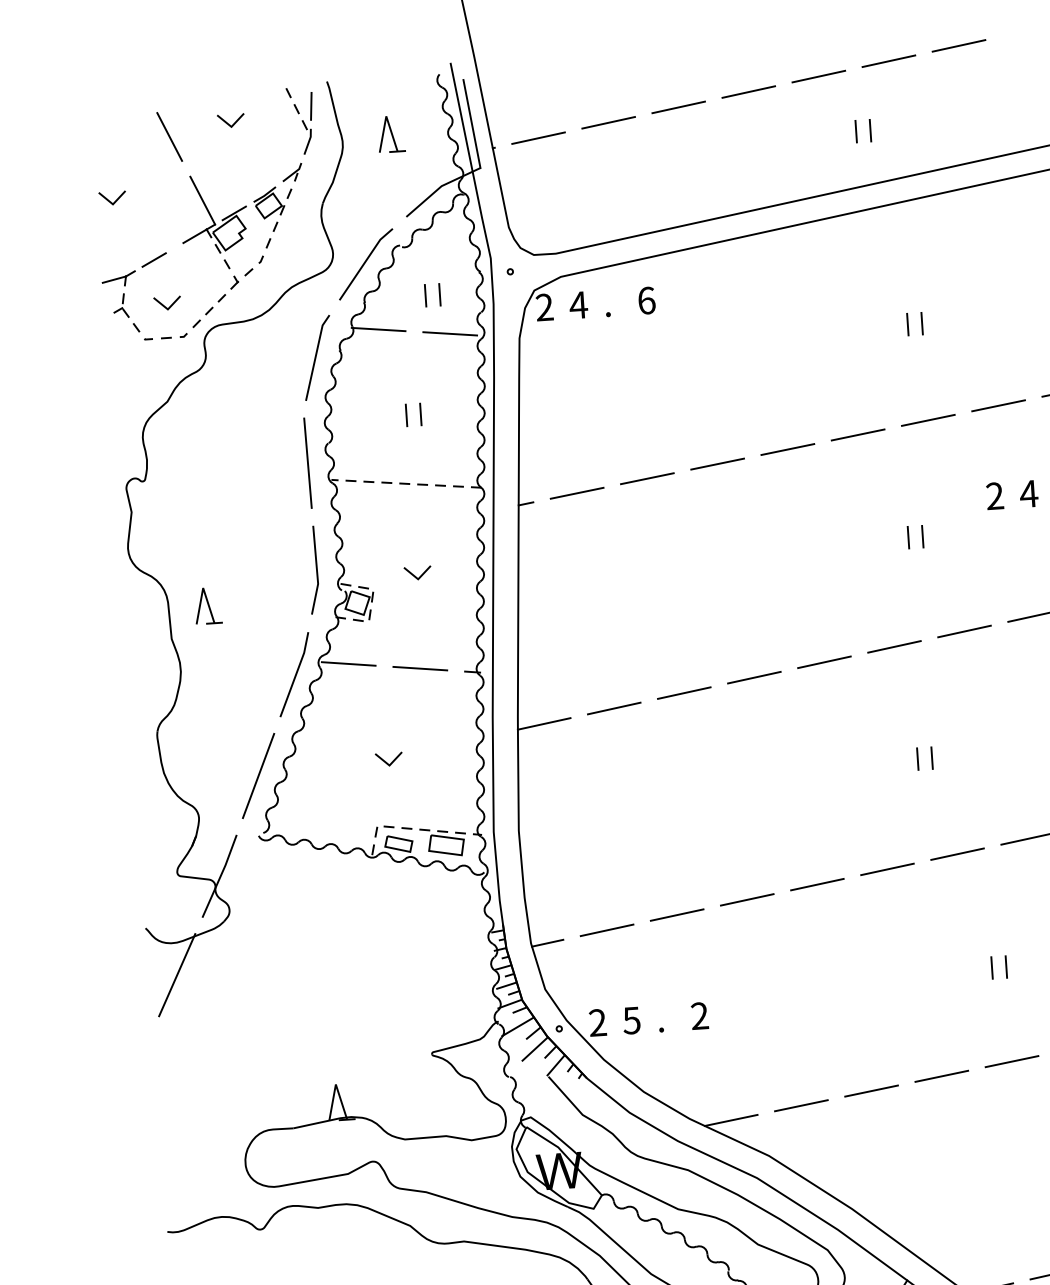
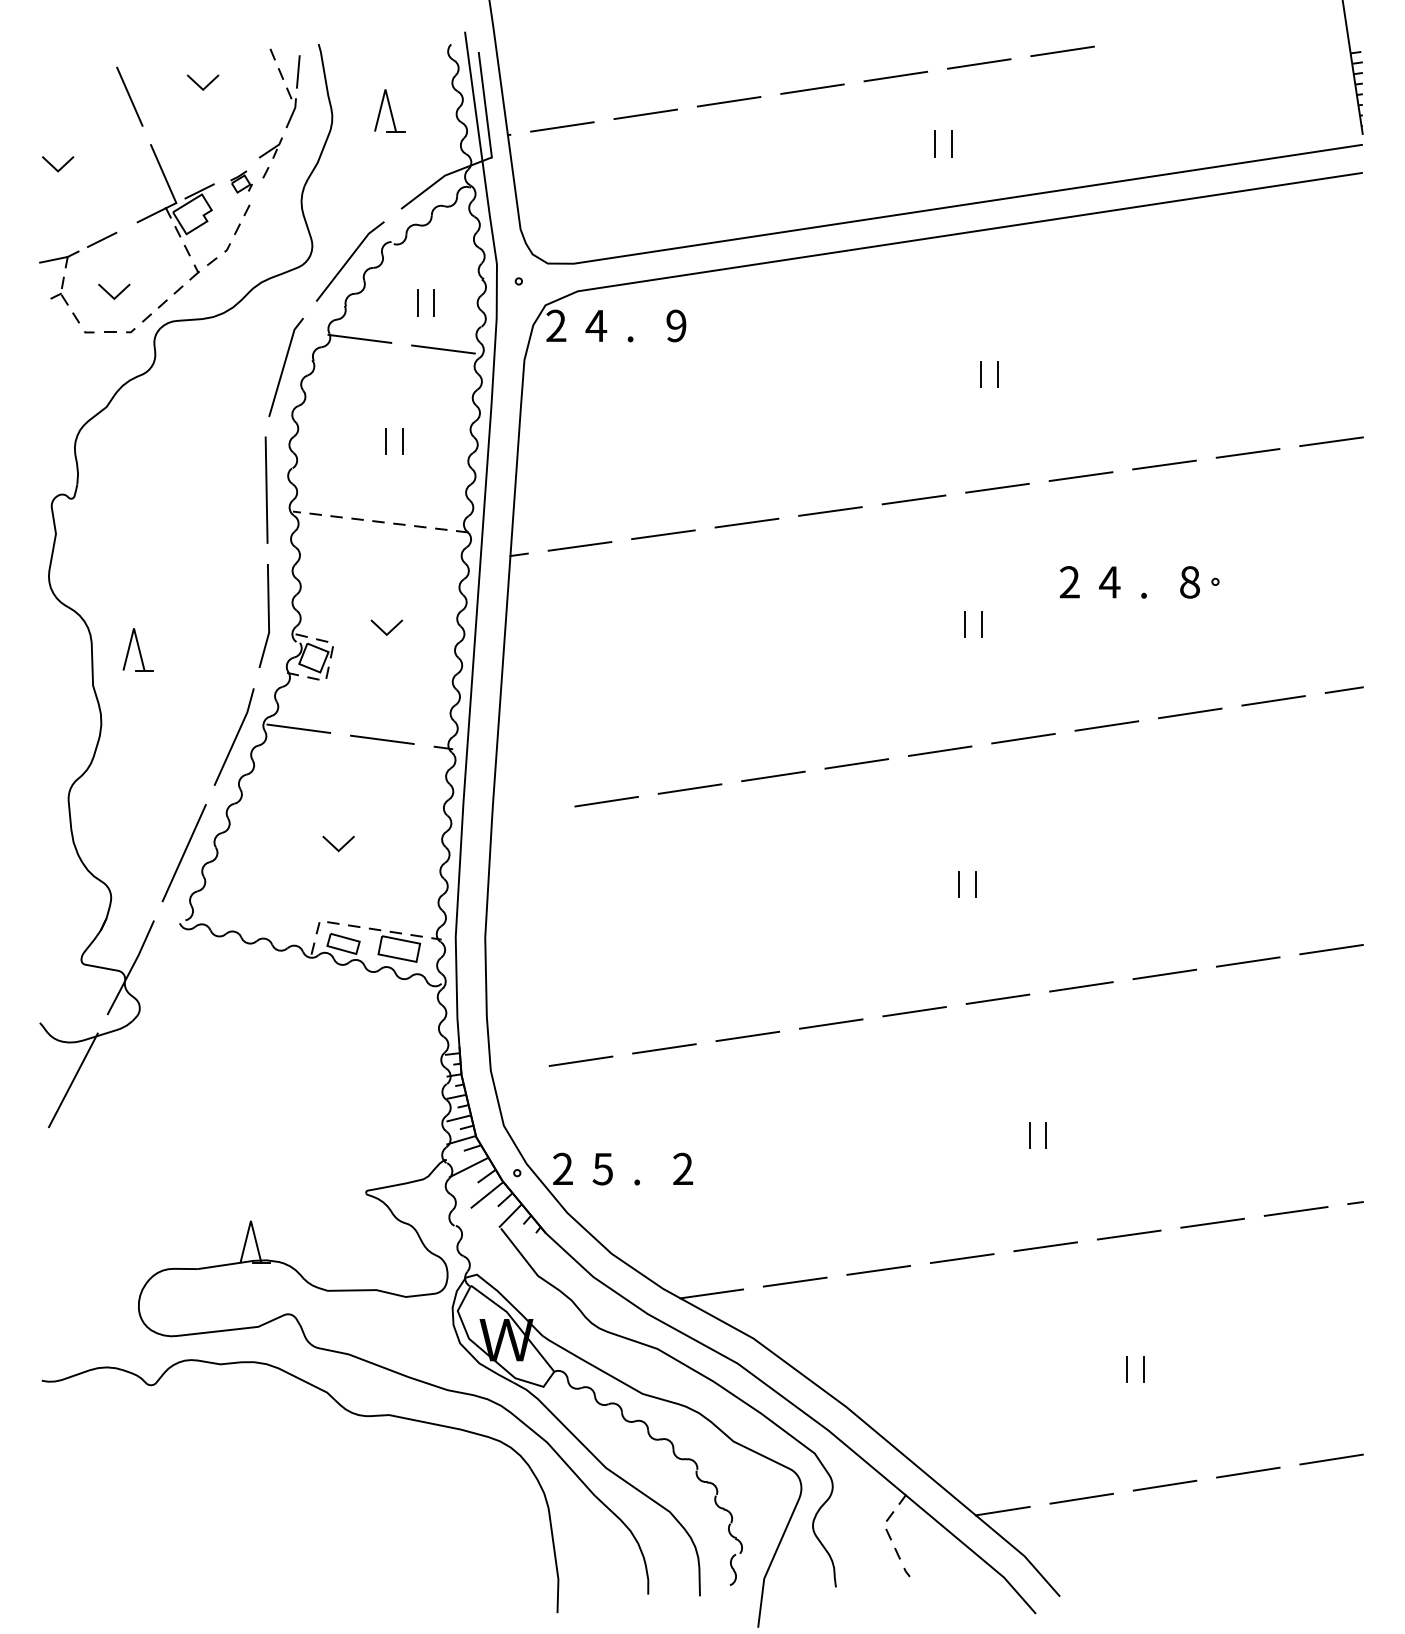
part: (269, 202) -> (241, 181), size x0.6
text: (646, 300) -> (676, 325), 6 -> 9
line: (544, 724) -> (523, 814), removed
line: (546, 943) -> (509, 1071), removed

